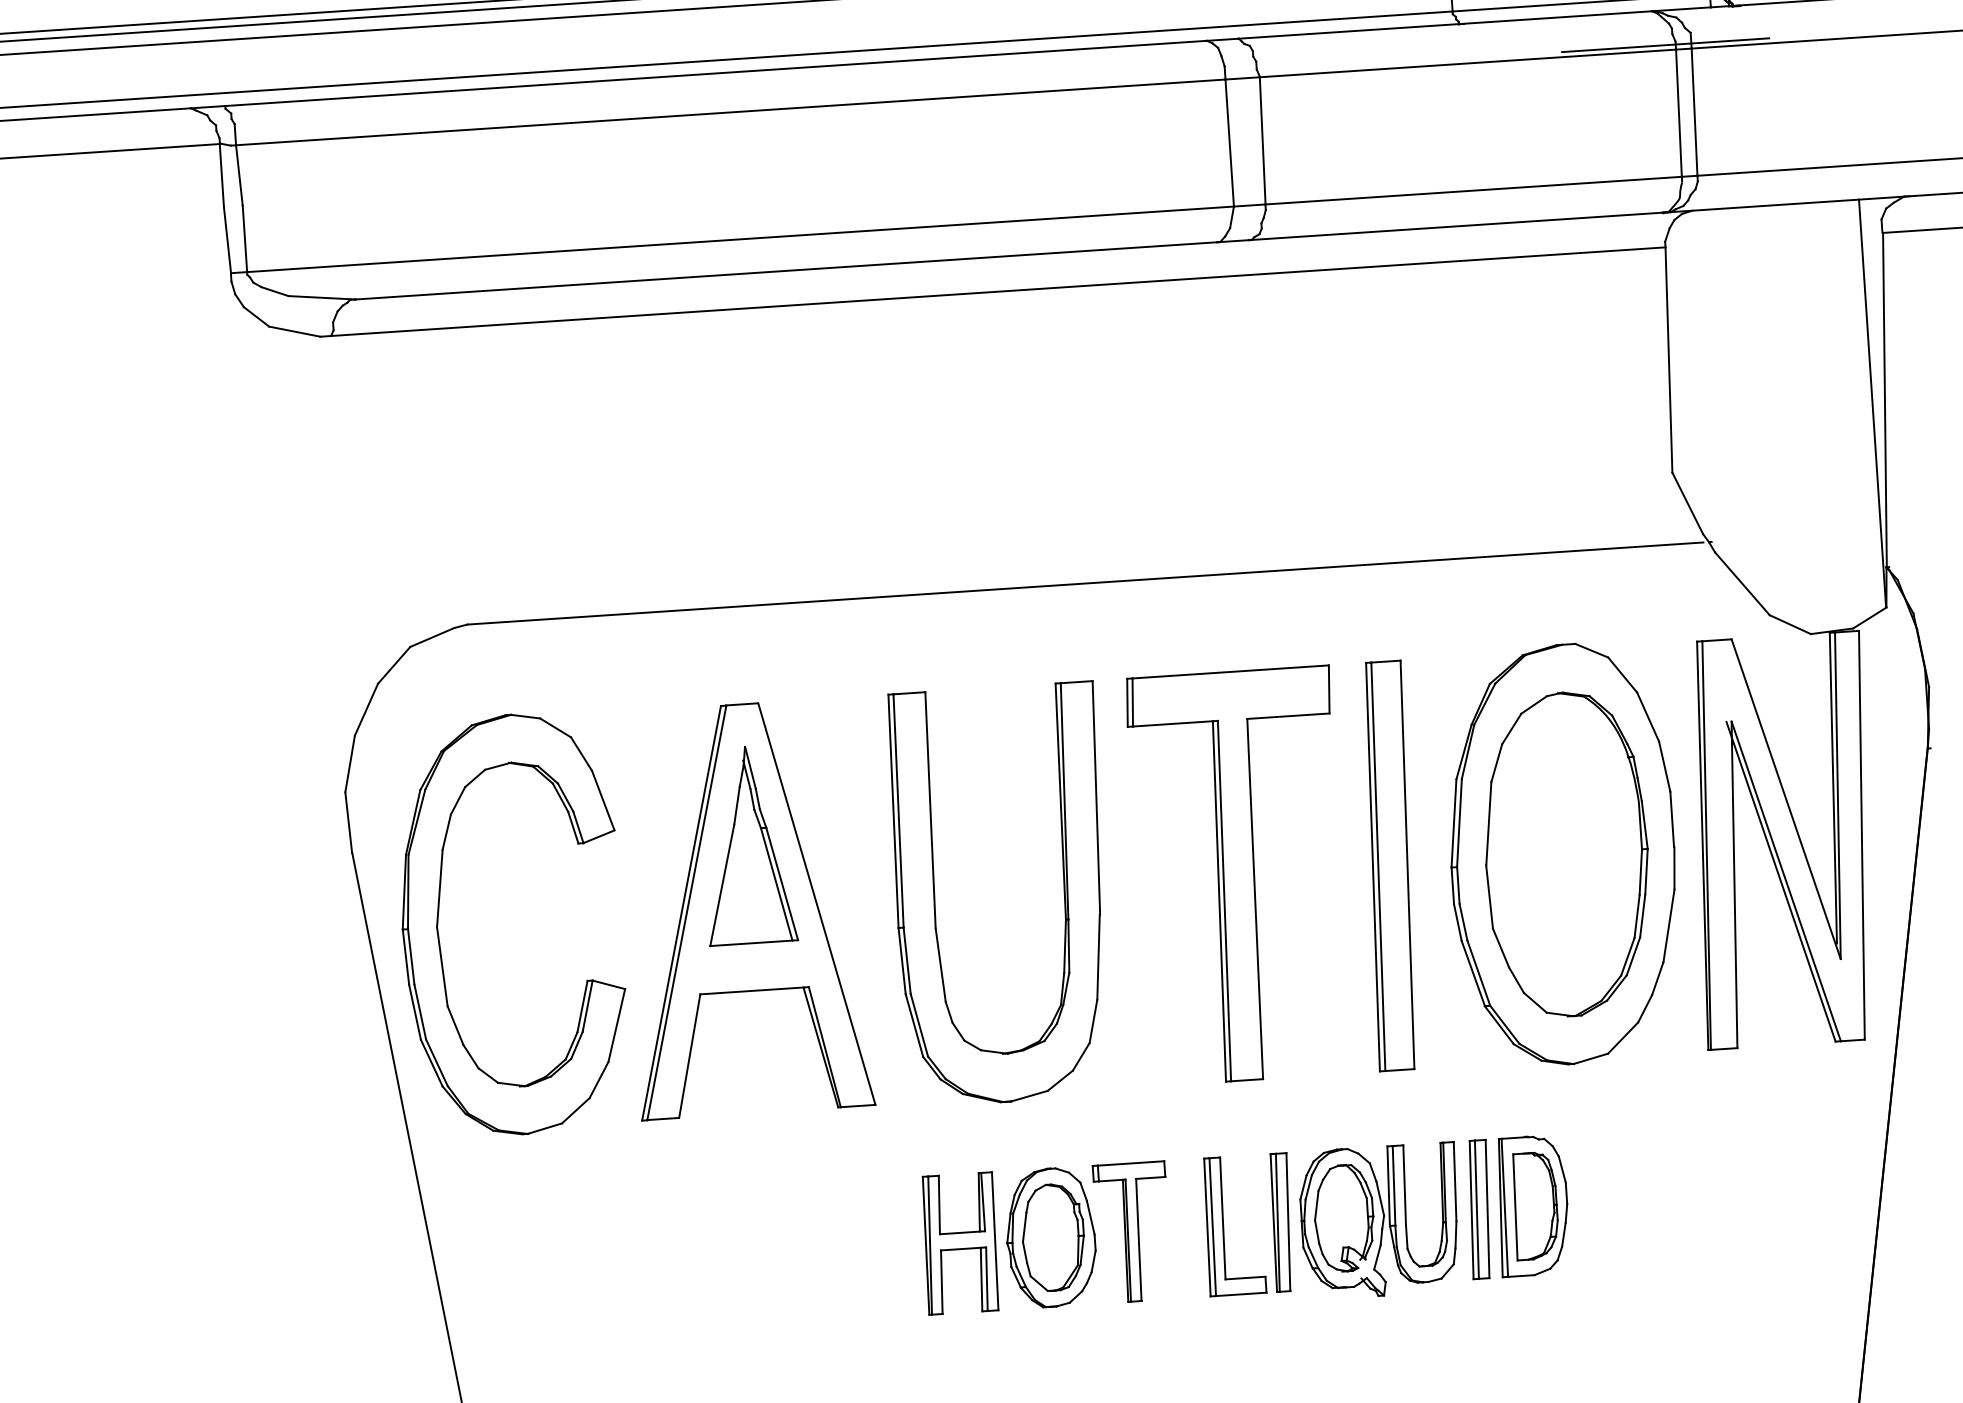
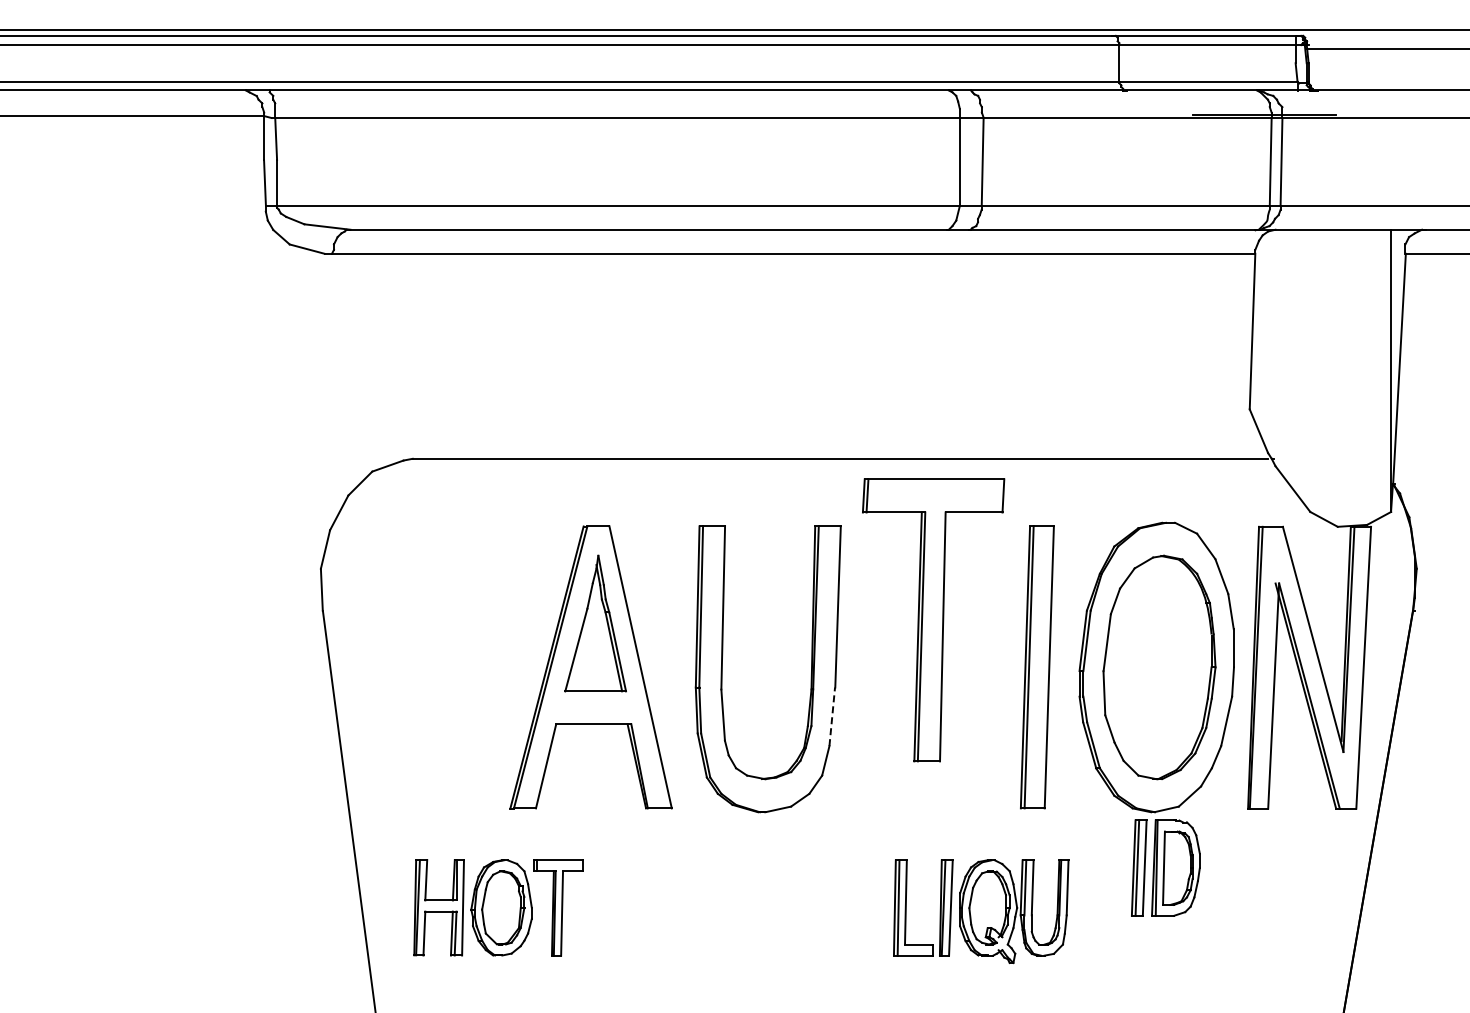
part: (1240, 876) -> (933, 620), moved
part: (439, 932) -> (379, 669), removed
line: (1098, 956) -> (832, 716), solid -> dashed
part: (1517, 1206) -> (1165, 867), moved
part: (1046, 1237) -> (498, 907), moved

